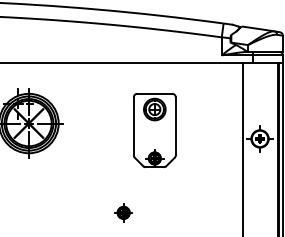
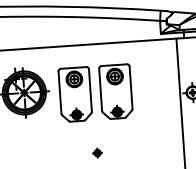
part: (98, 130) -> (75, 94), added
part: (123, 212) -> (97, 152), size x0.7

